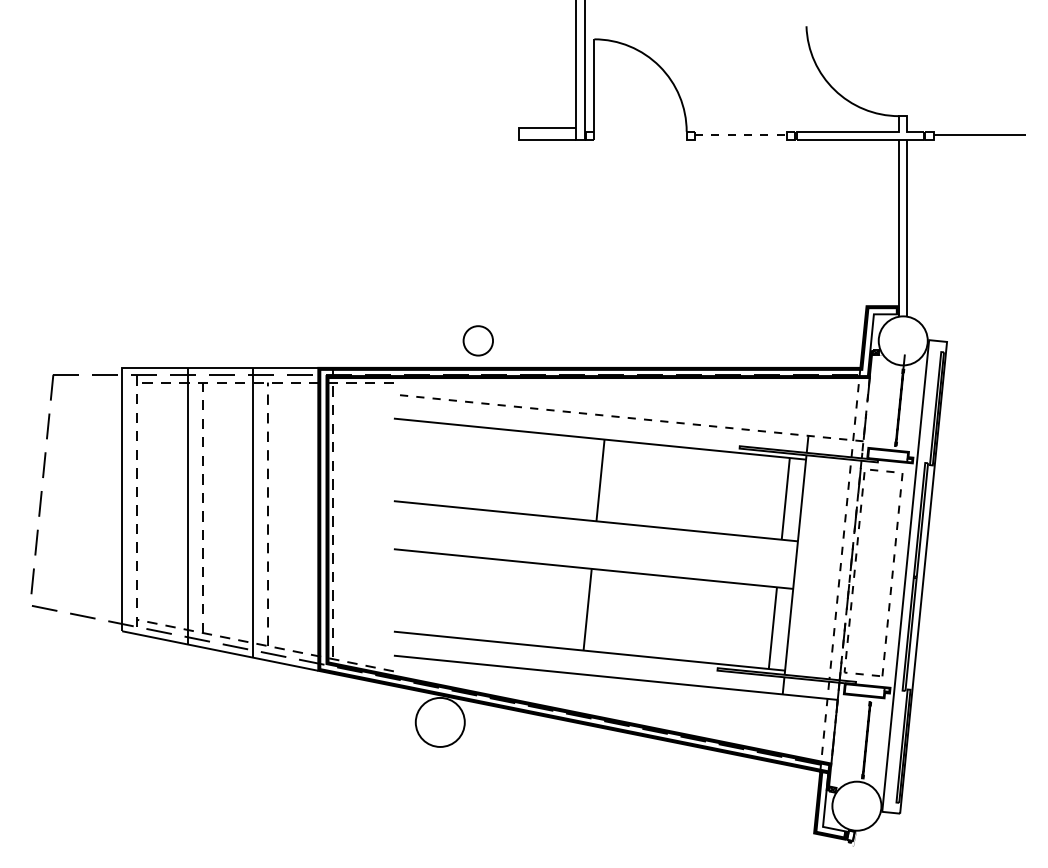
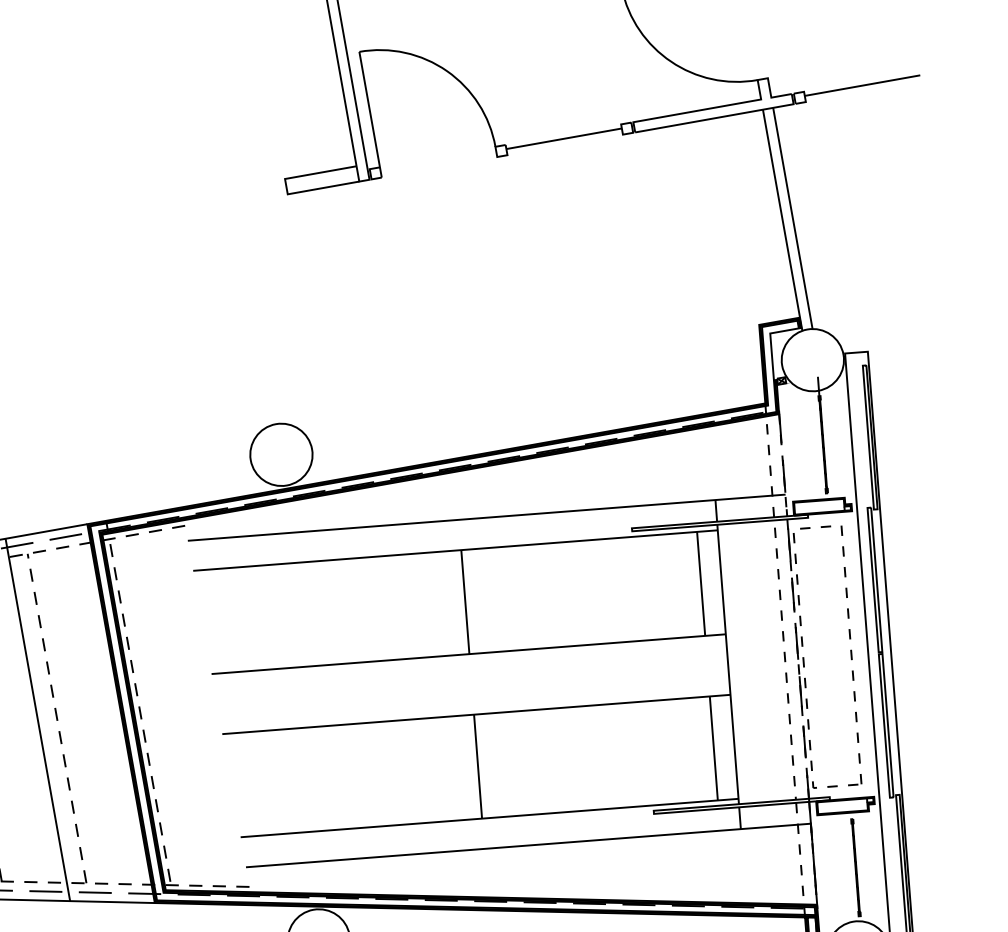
line: (741, 134) -> (564, 138), dashed -> solid
circle: (477, 340) -> (280, 454), size x1.67
line: (628, 417) -> (486, 517), dashed -> solid

